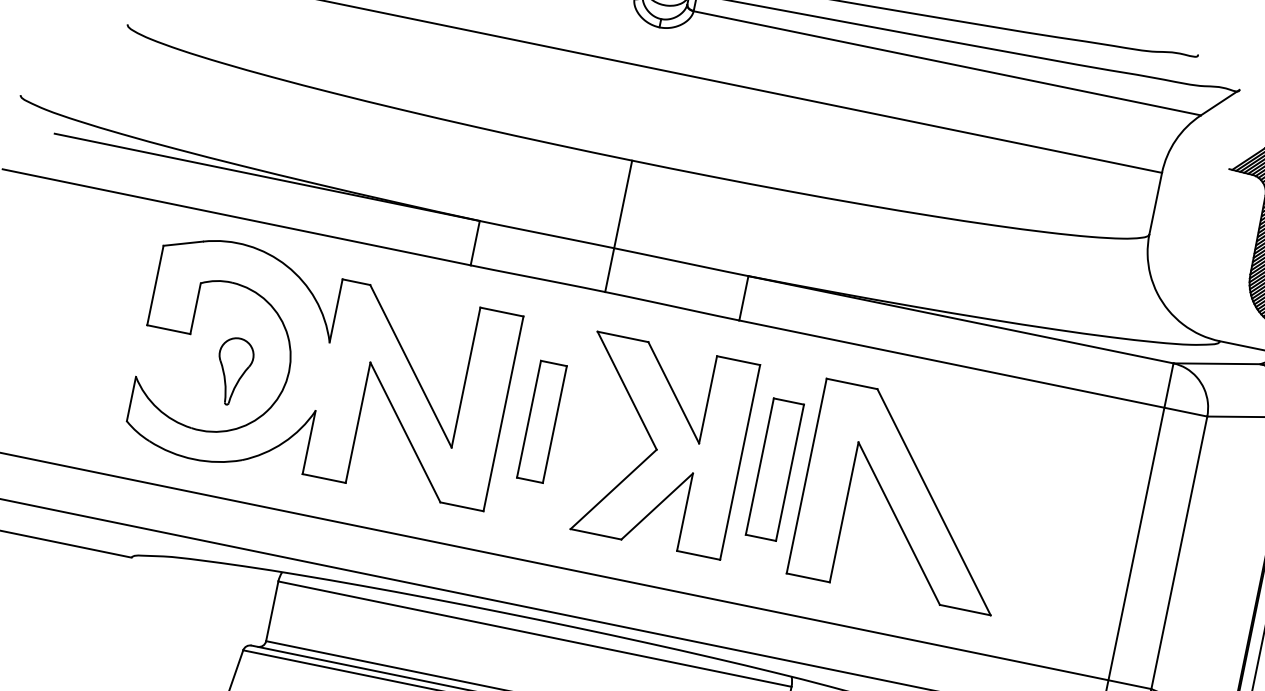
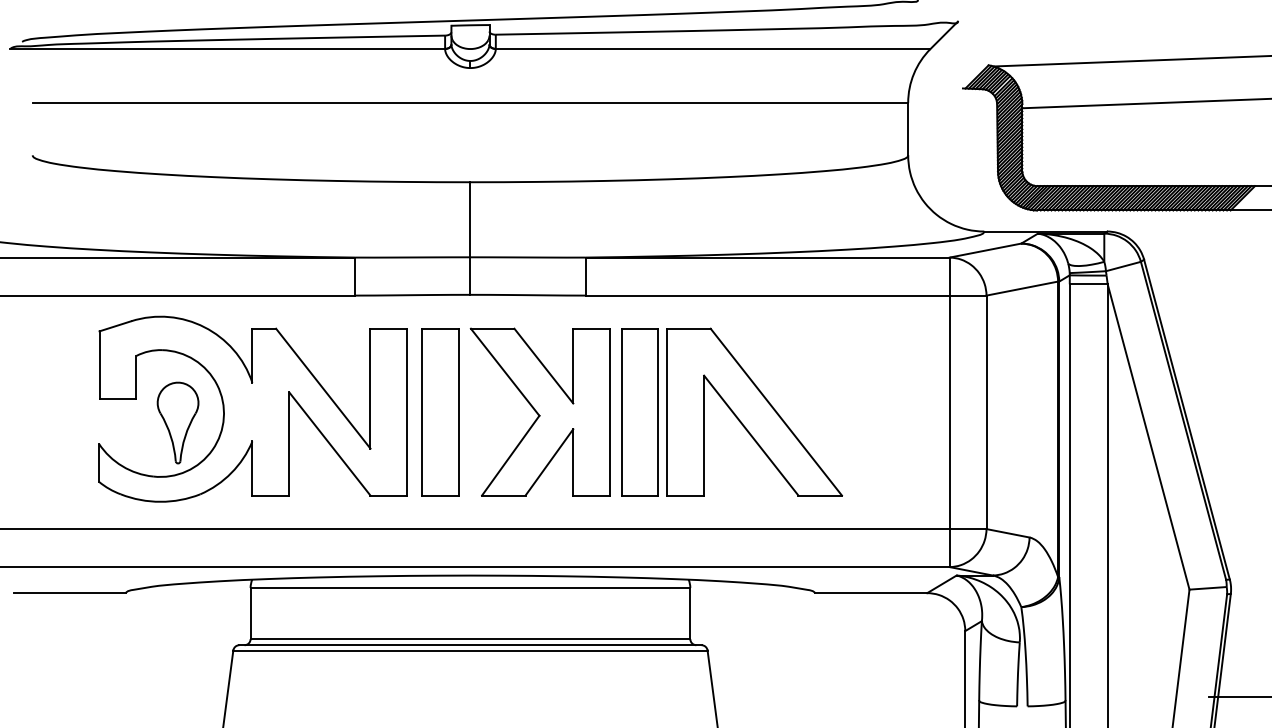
part: (232, 370) -> (177, 422), size x1.43
part: (542, 422) -> (440, 412), size x1.67
part: (774, 469) -> (639, 412), size x1.43

